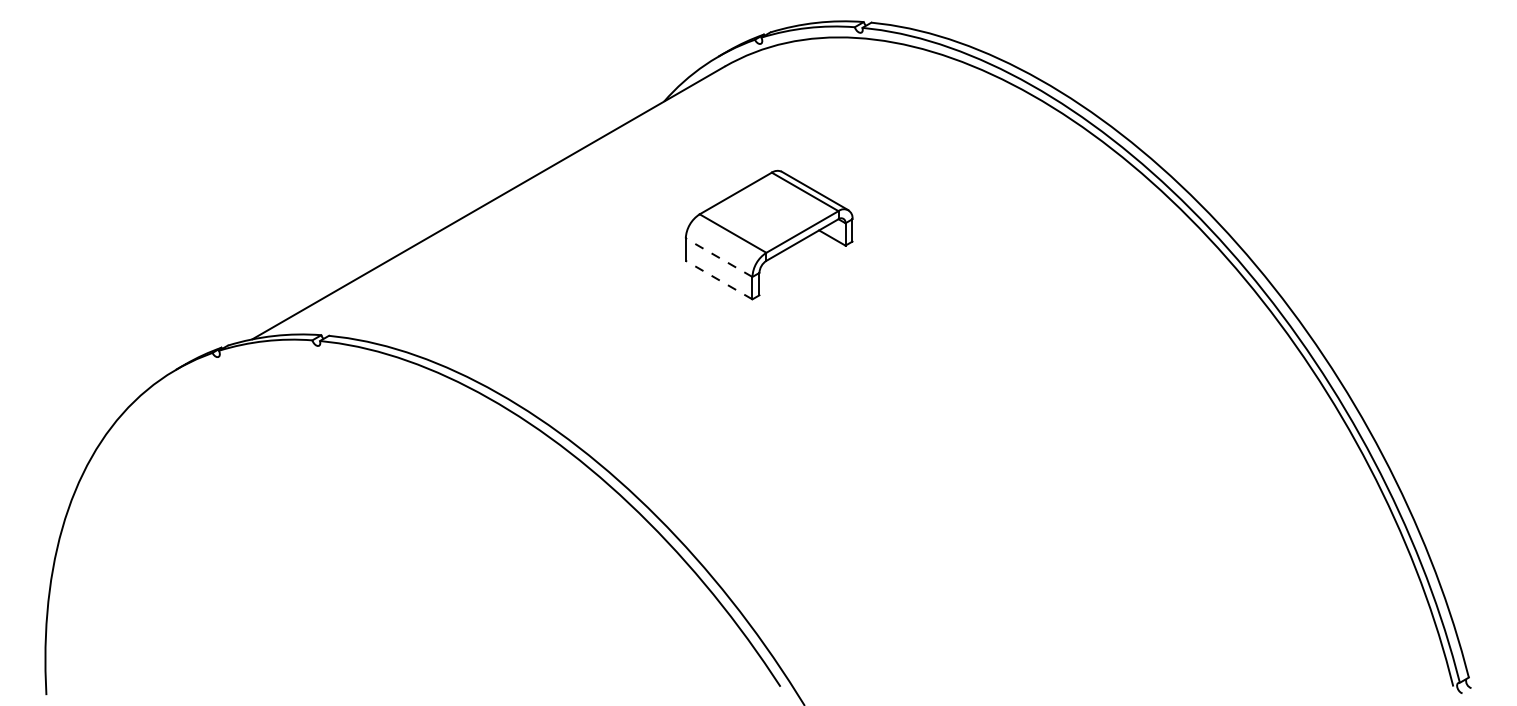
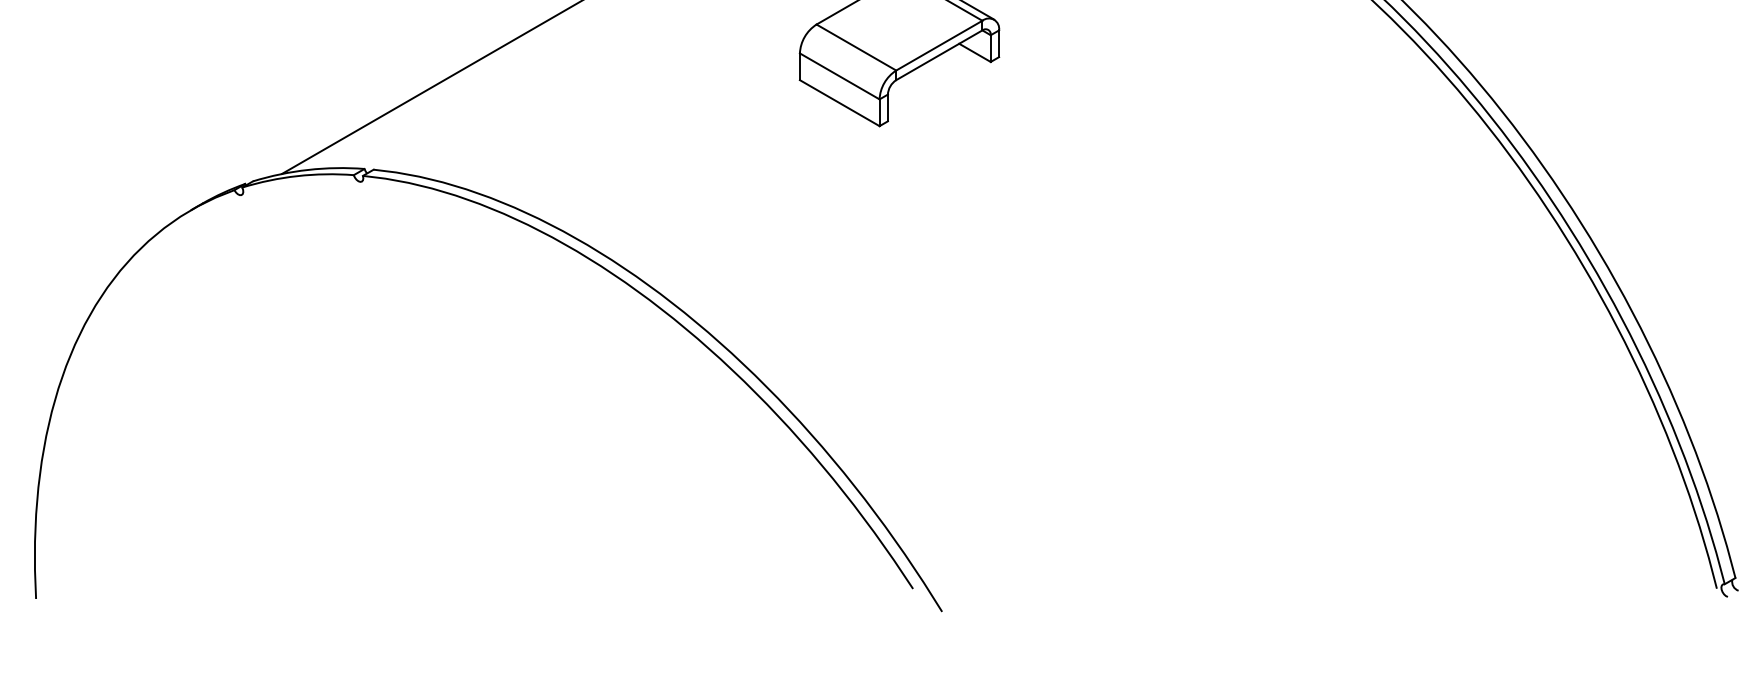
line: (718, 257) -> (839, 76), dashed -> solid
line: (718, 279) -> (839, 102), dashed -> solid

